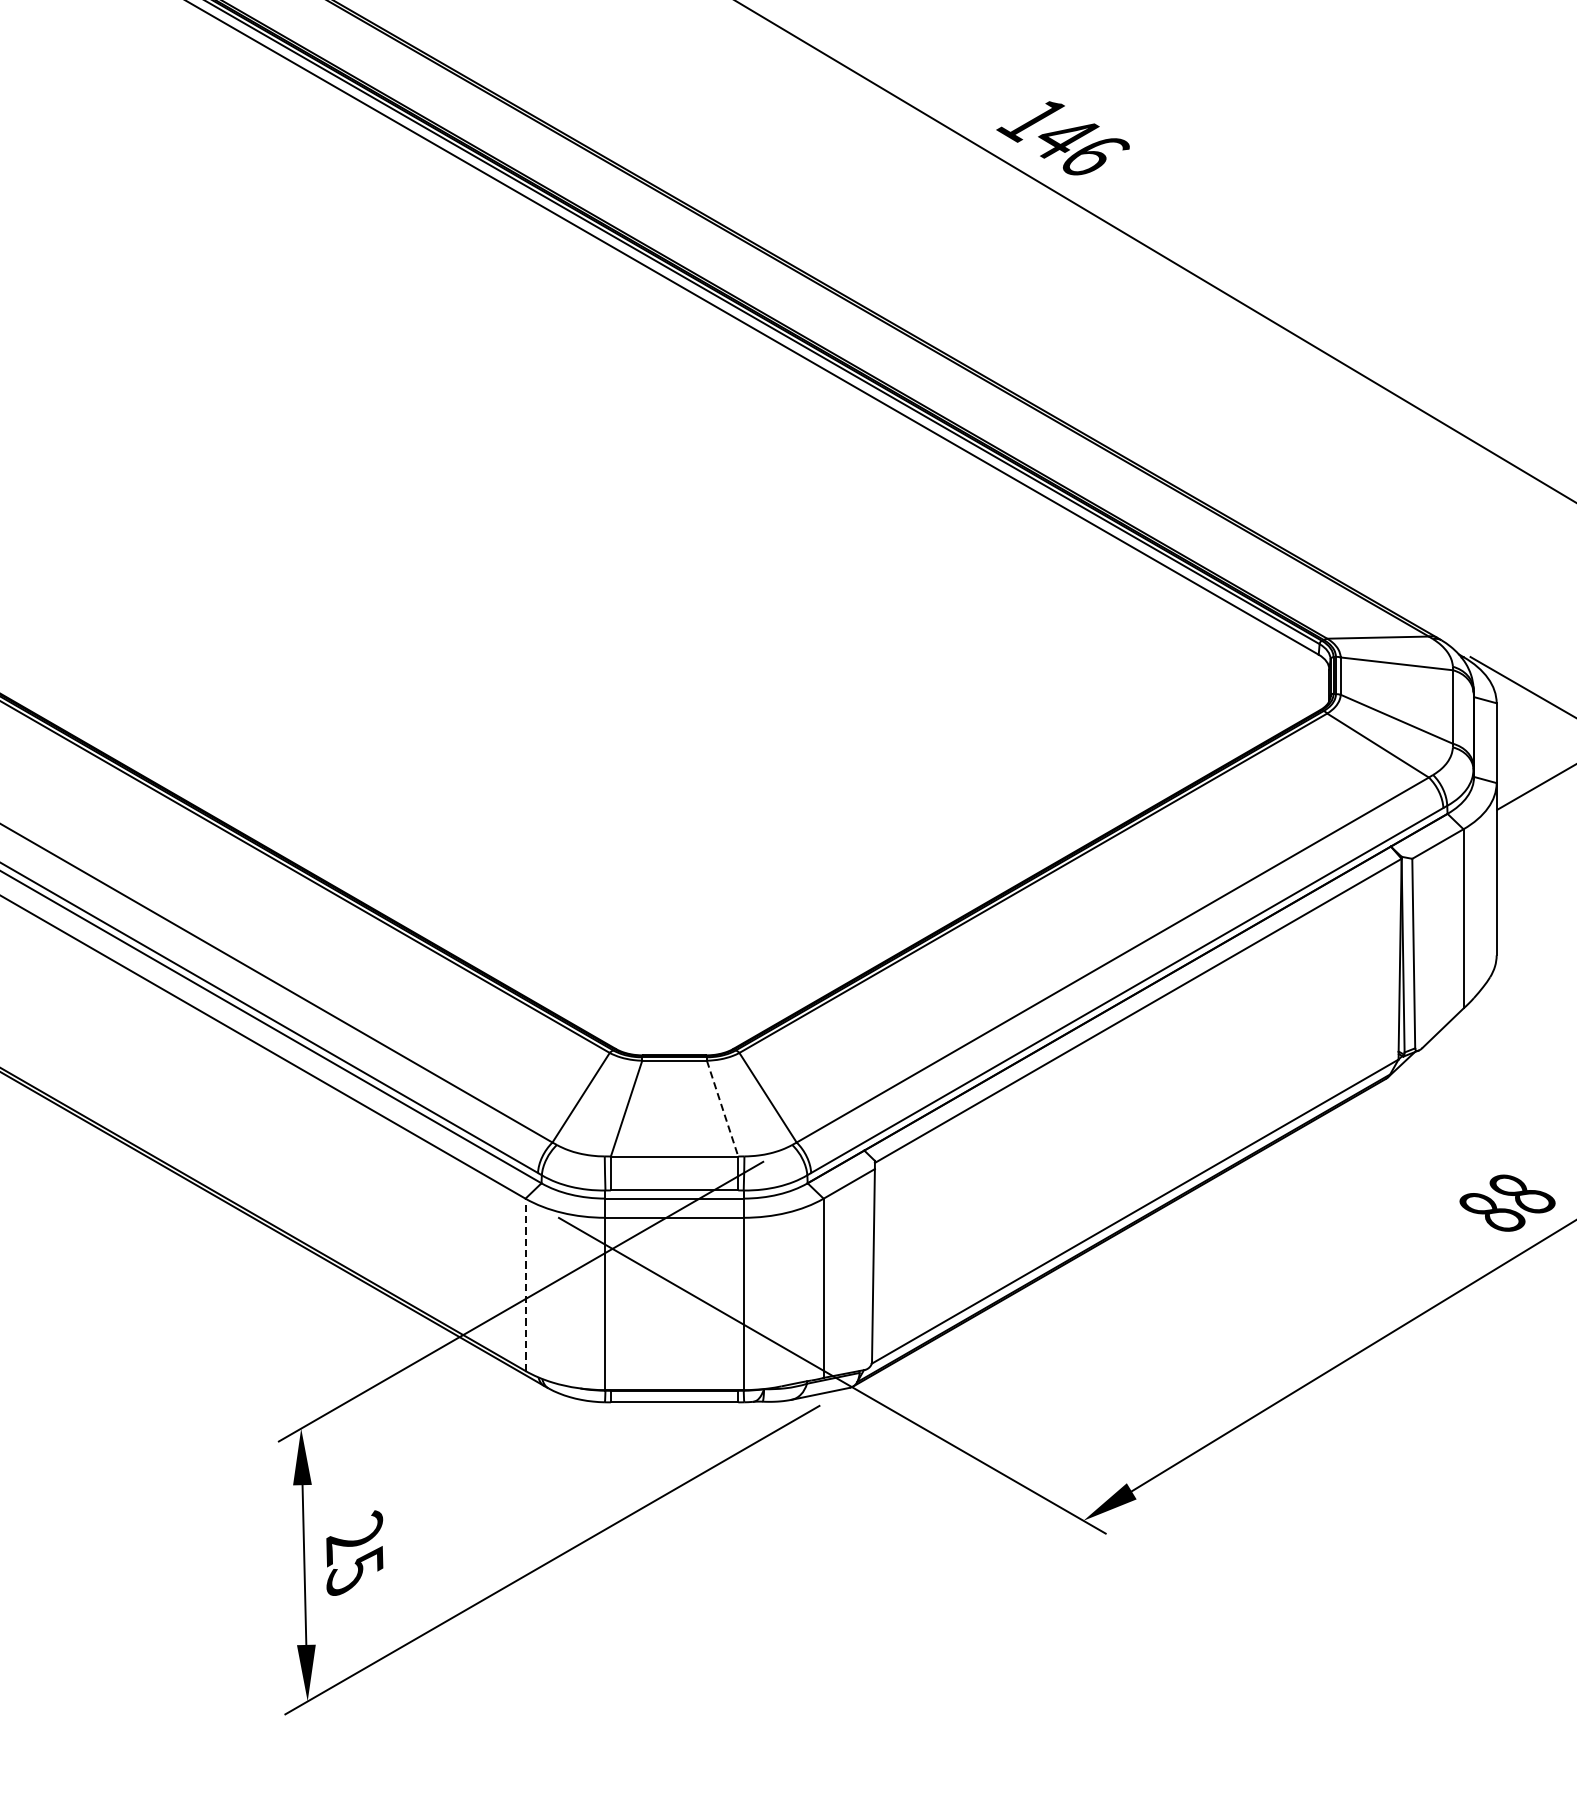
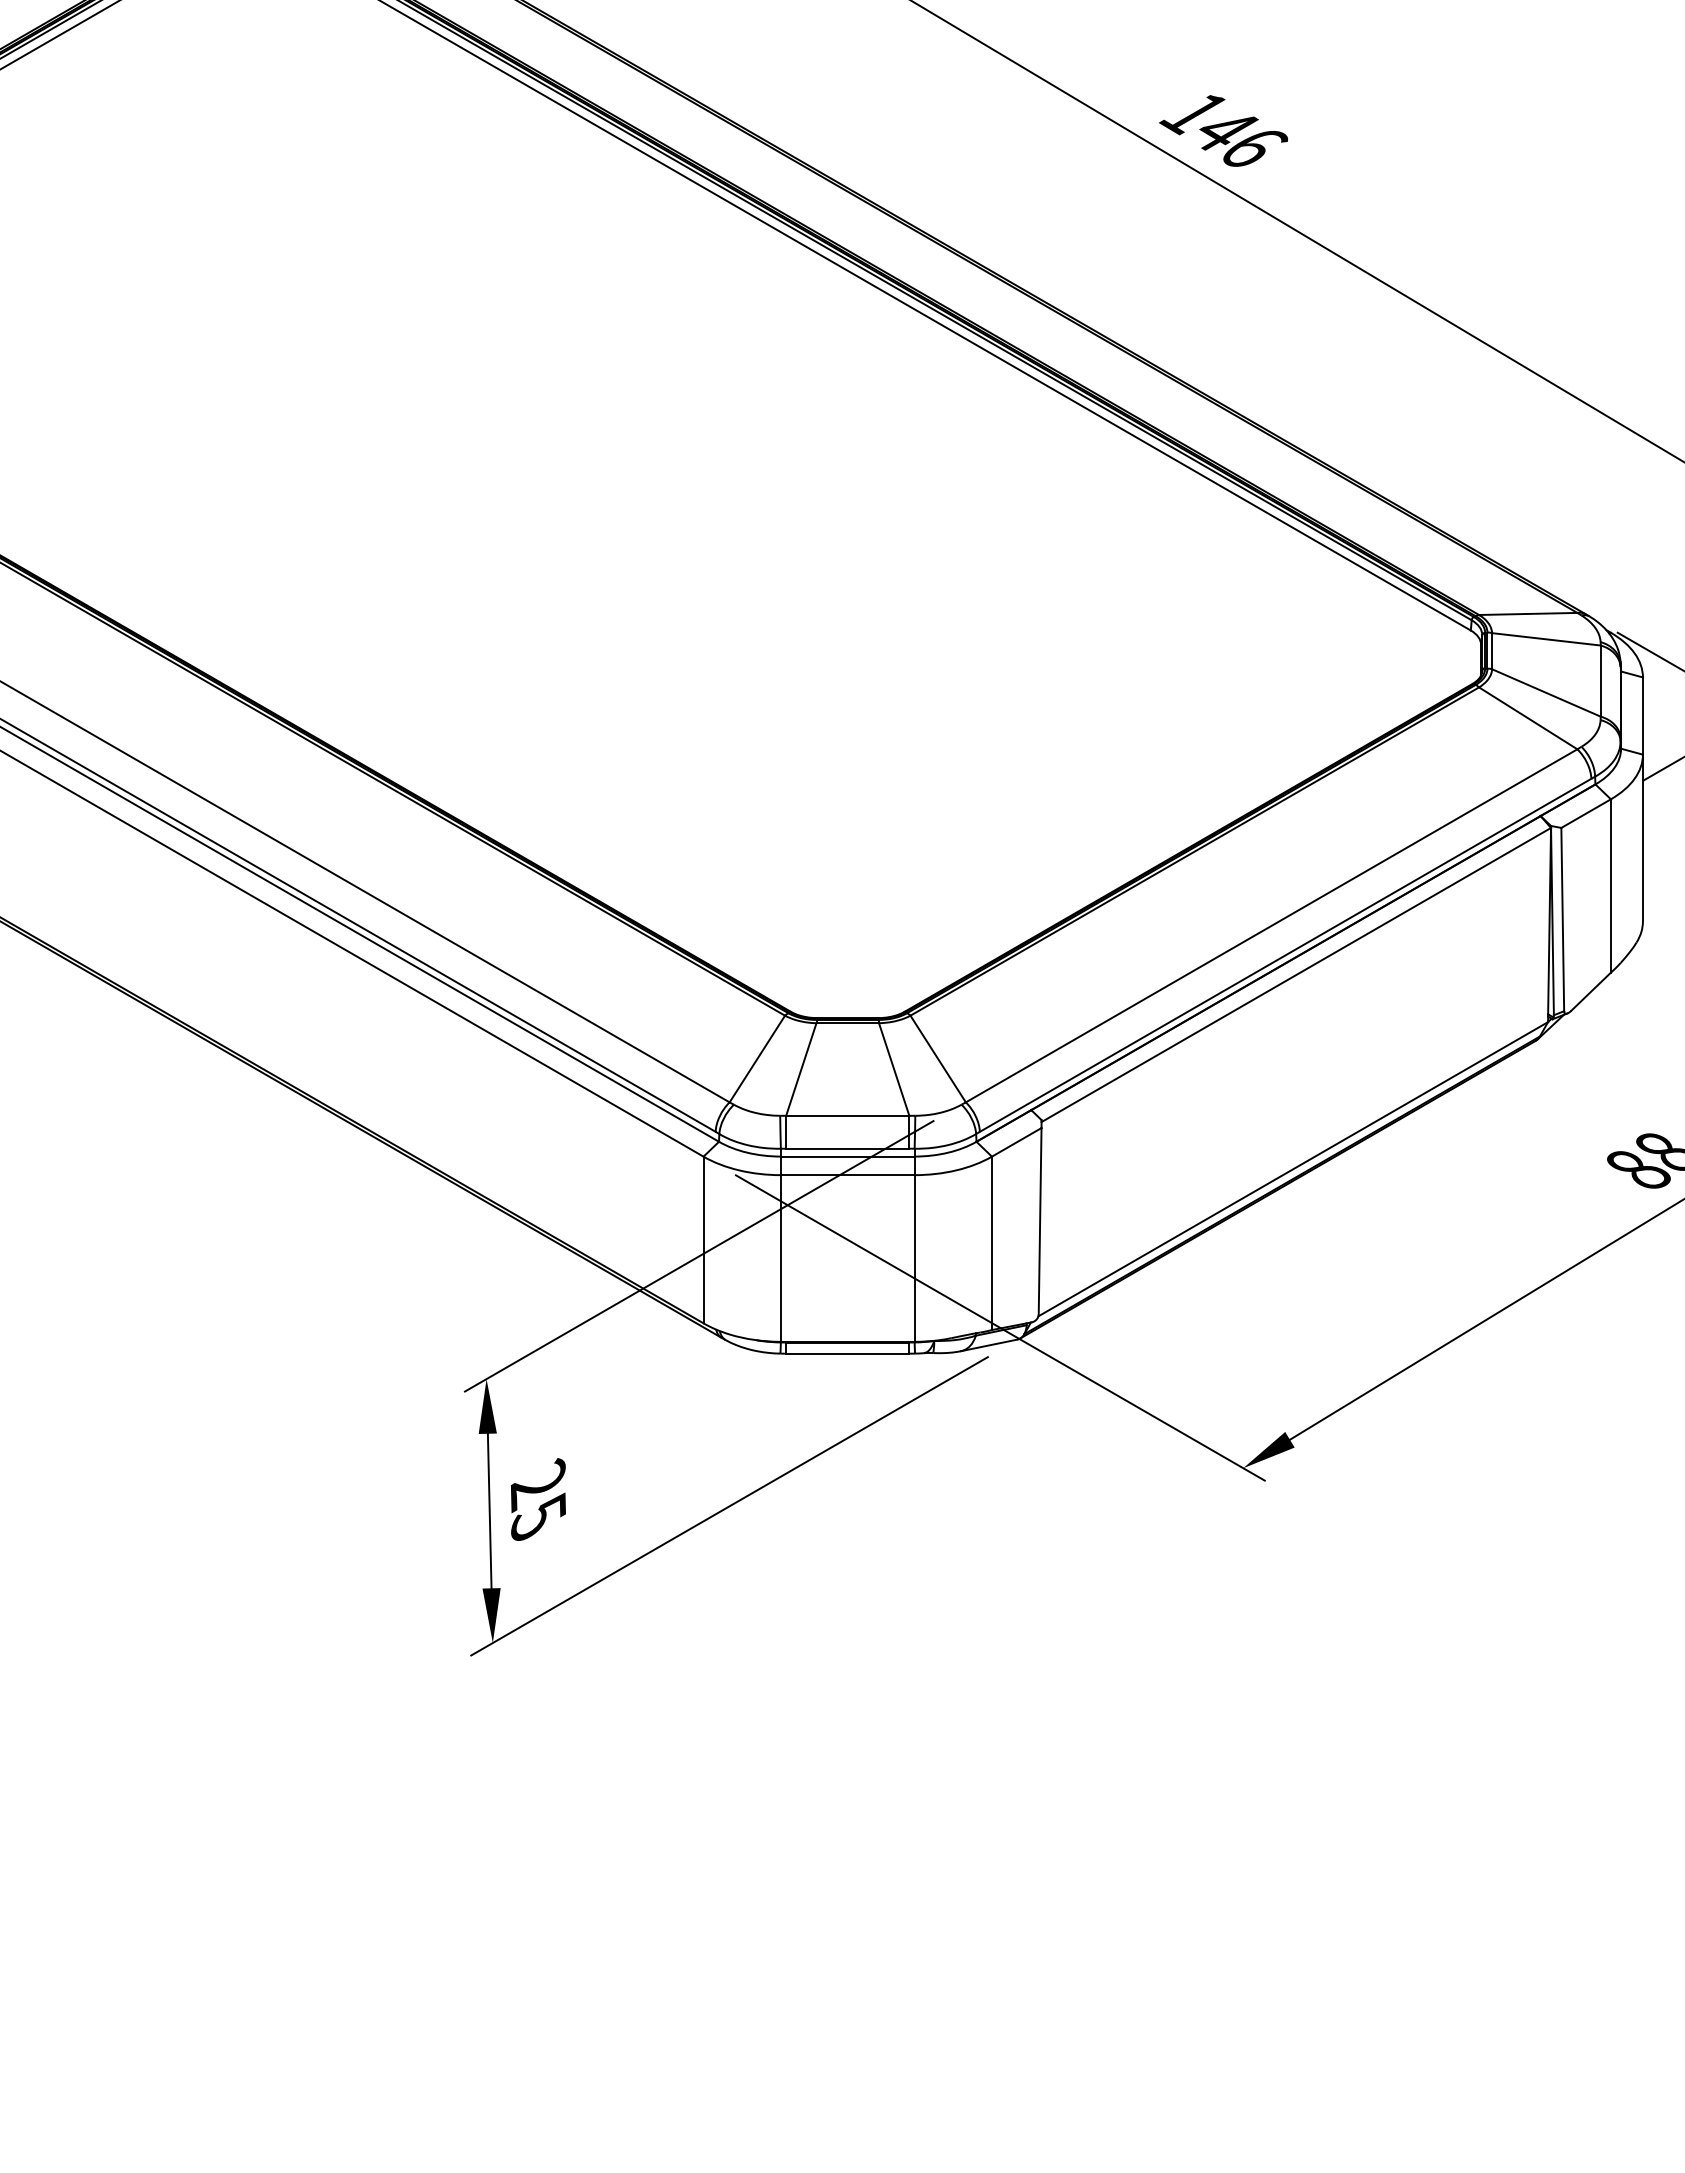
line: (722, 1108) -> (894, 1069), dashed -> solid
line: (525, 1284) -> (703, 1239), dashed -> solid

